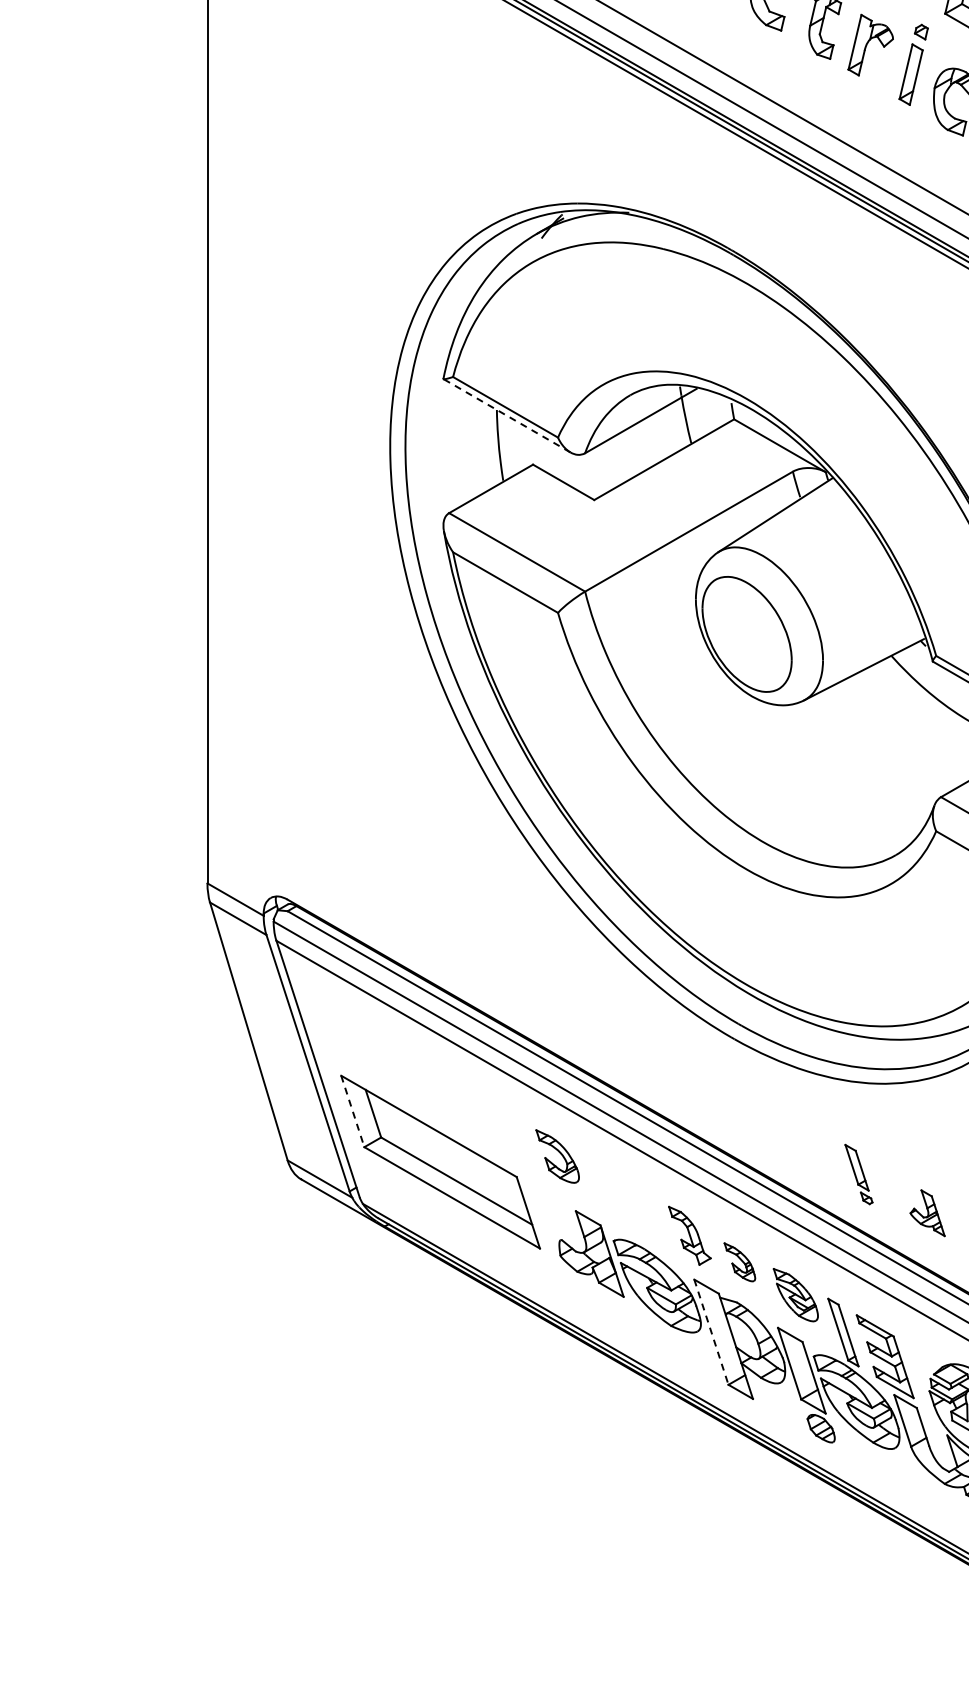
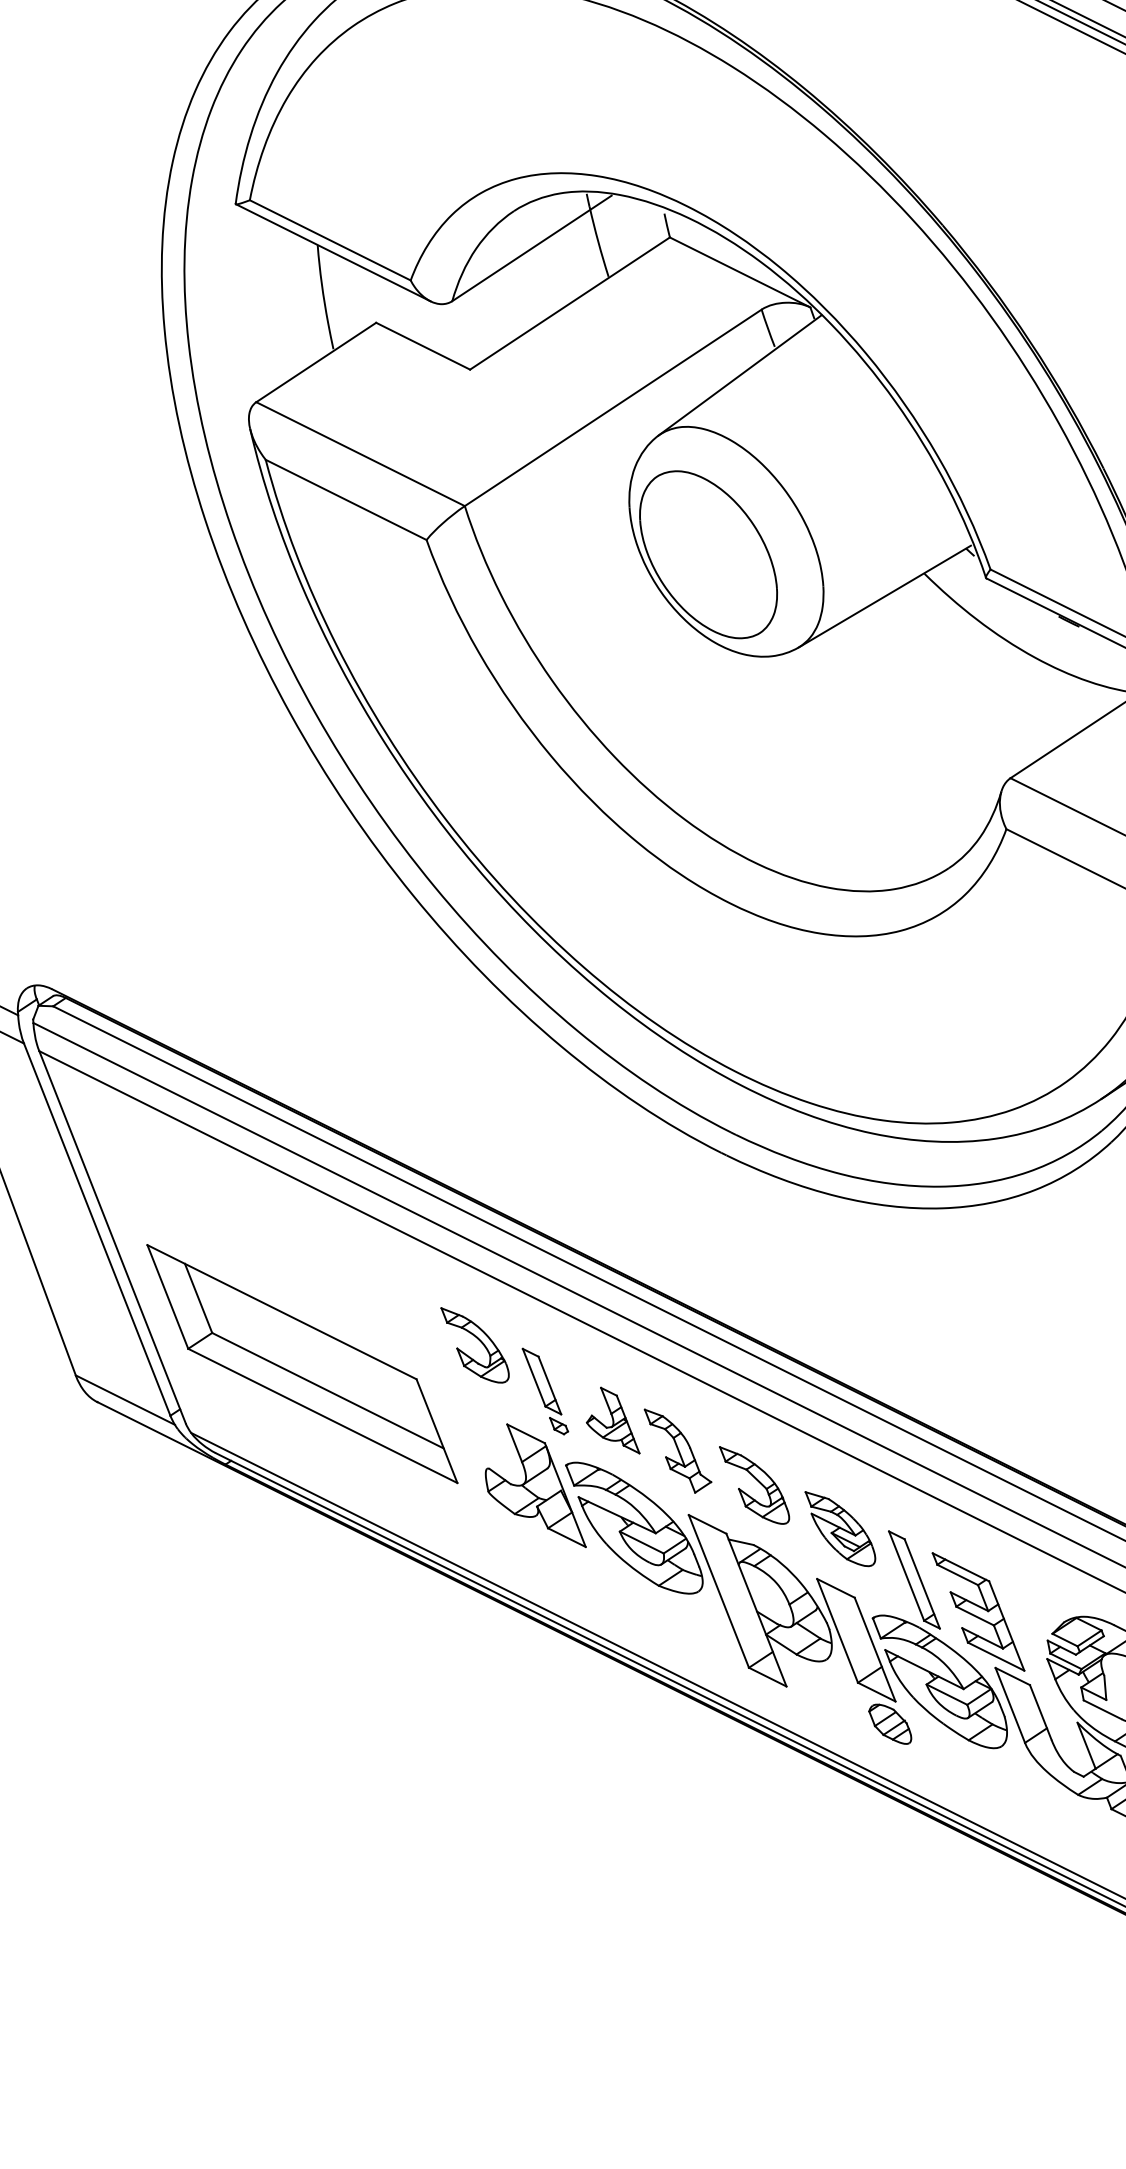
line: (506, 415) -> (332, 252), dashed -> solid
line: (352, 1111) -> (167, 1297), dashed -> solid
part: (858, 1174) -> (544, 1391), moved
part: (927, 1213) -> (612, 1421), moved
part: (739, 1262) -> (754, 1485), size x1.43
line: (711, 1332) -> (719, 1591), dashed -> solid

